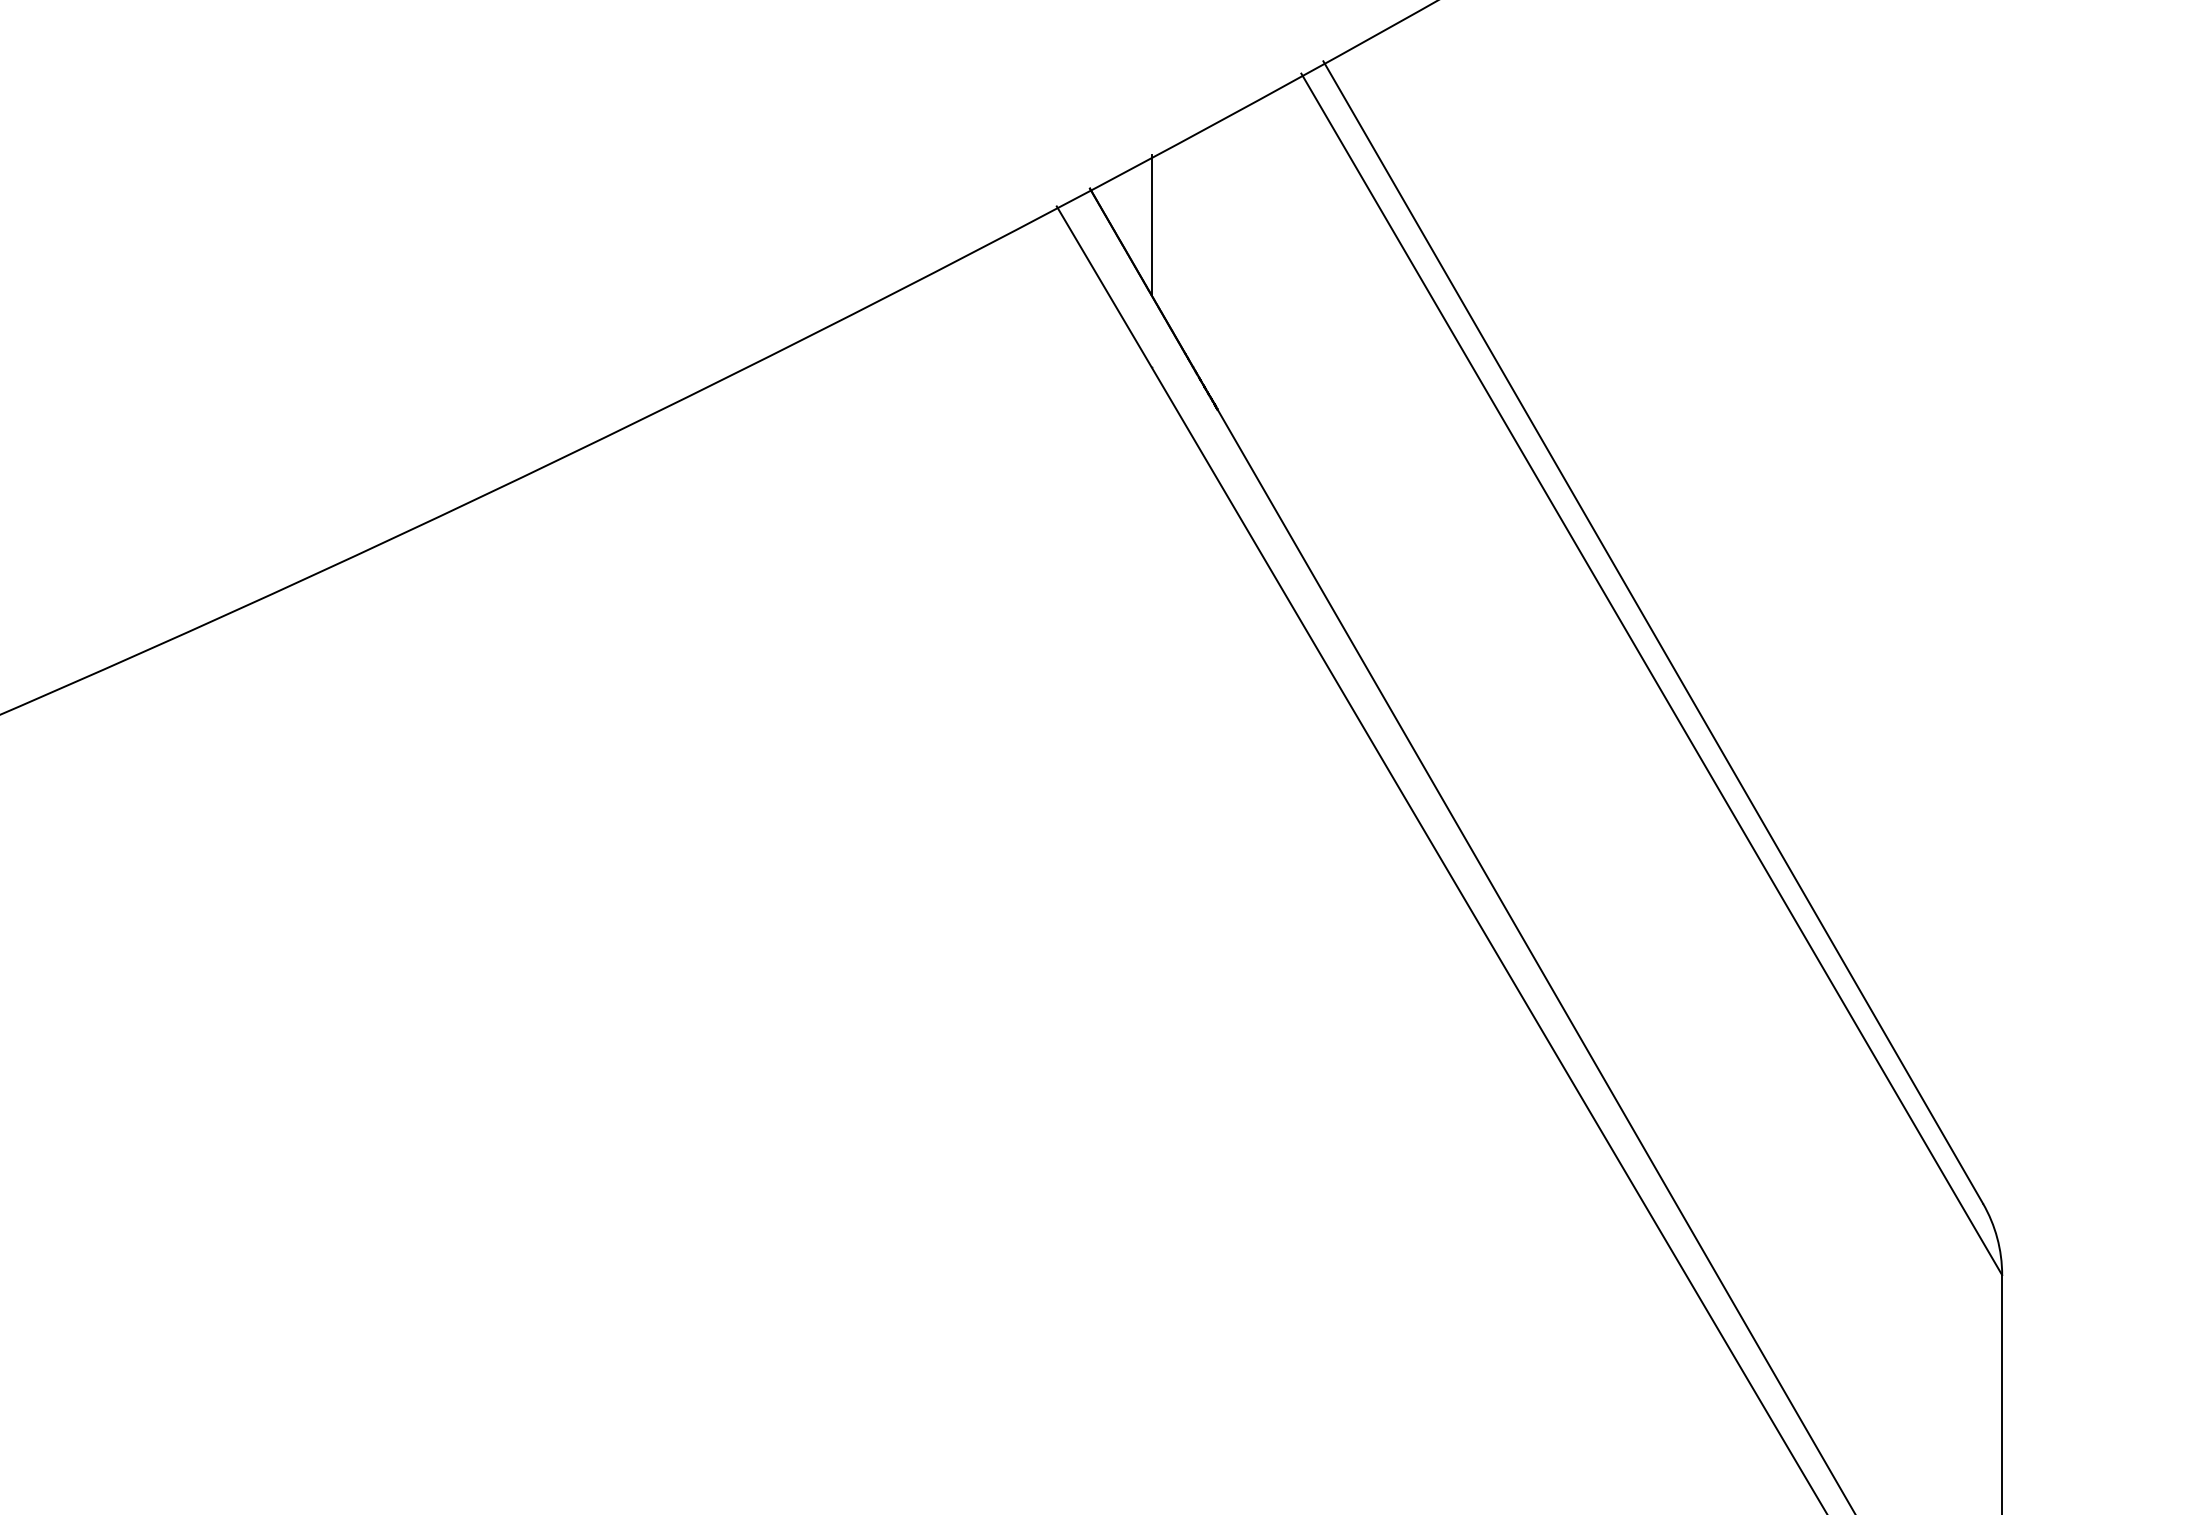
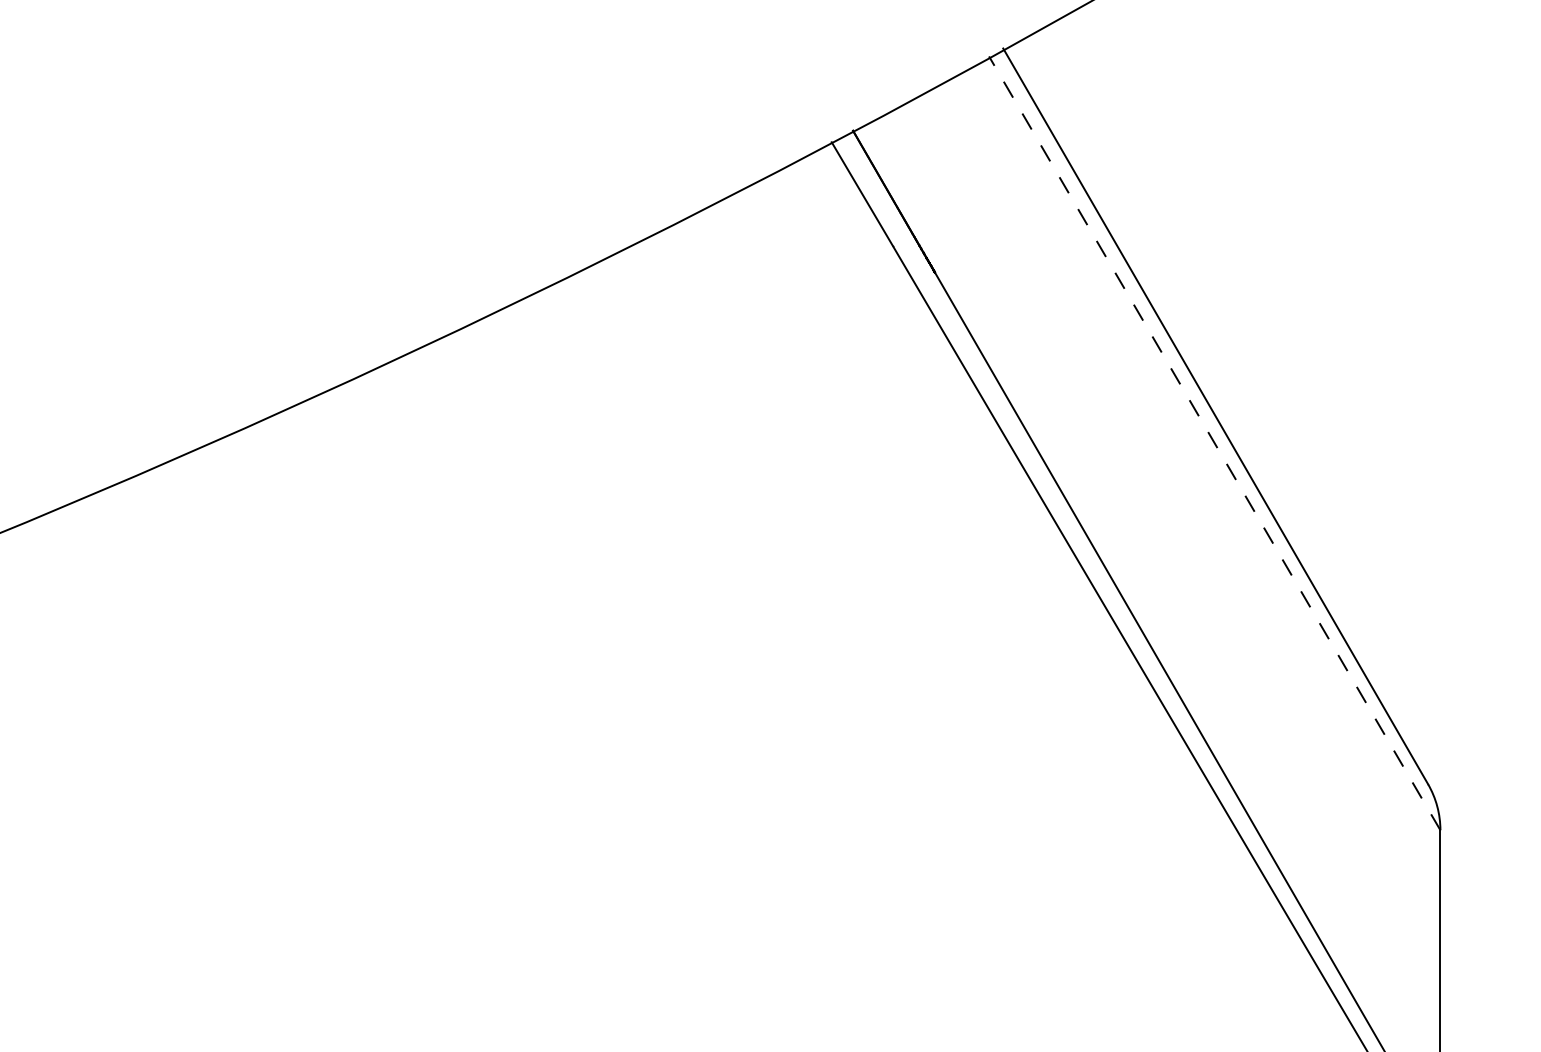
line: (1151, 224) -> (892, 153), removed
line: (1651, 674) -> (1214, 443), solid -> dashed

